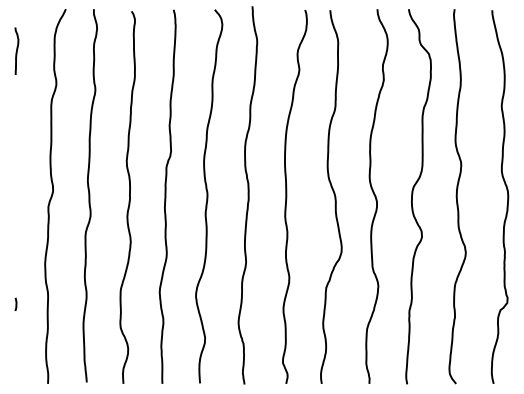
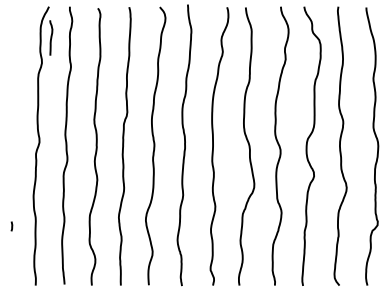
curve: (16, 50) -> (50, 37), moved

